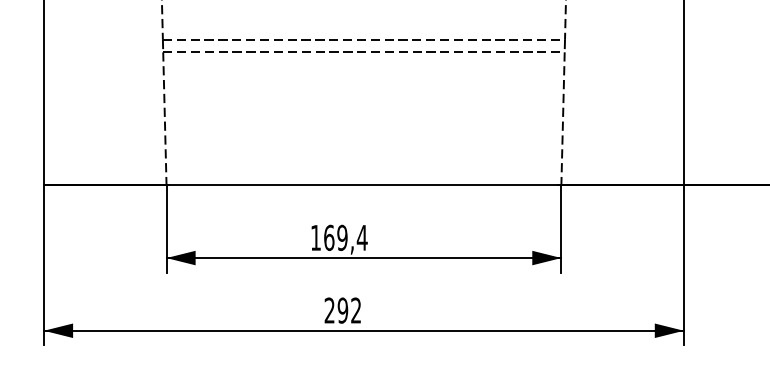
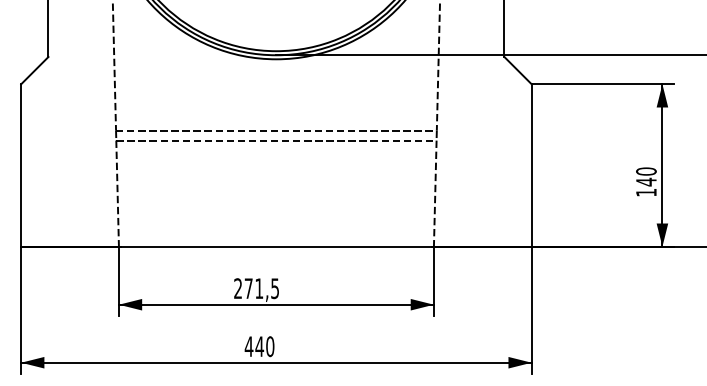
text: (338, 237) -> (256, 288), 169,4 -> 271,5
text: (342, 310) -> (259, 346), 292 -> 440

